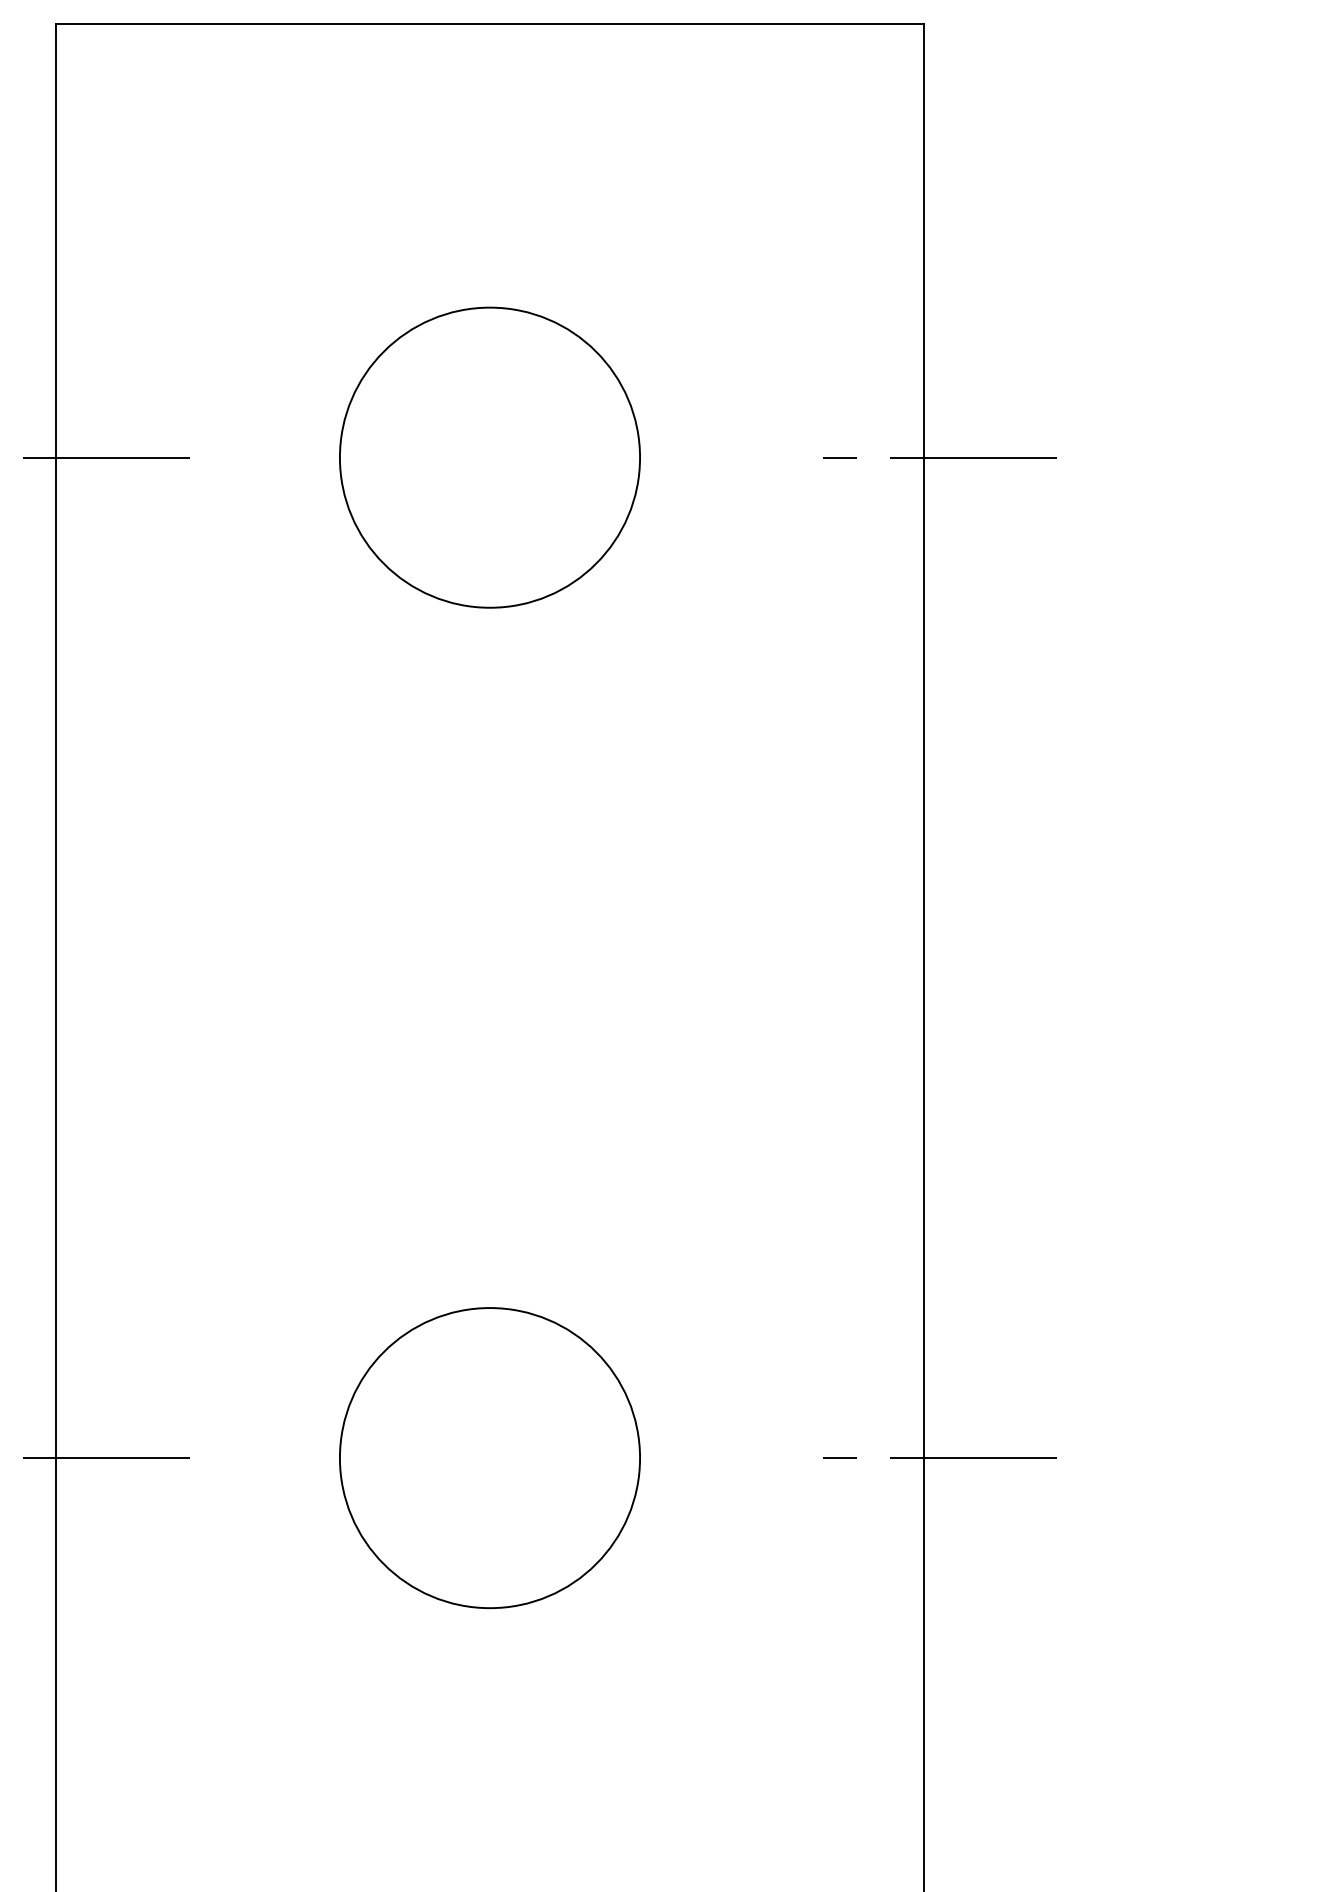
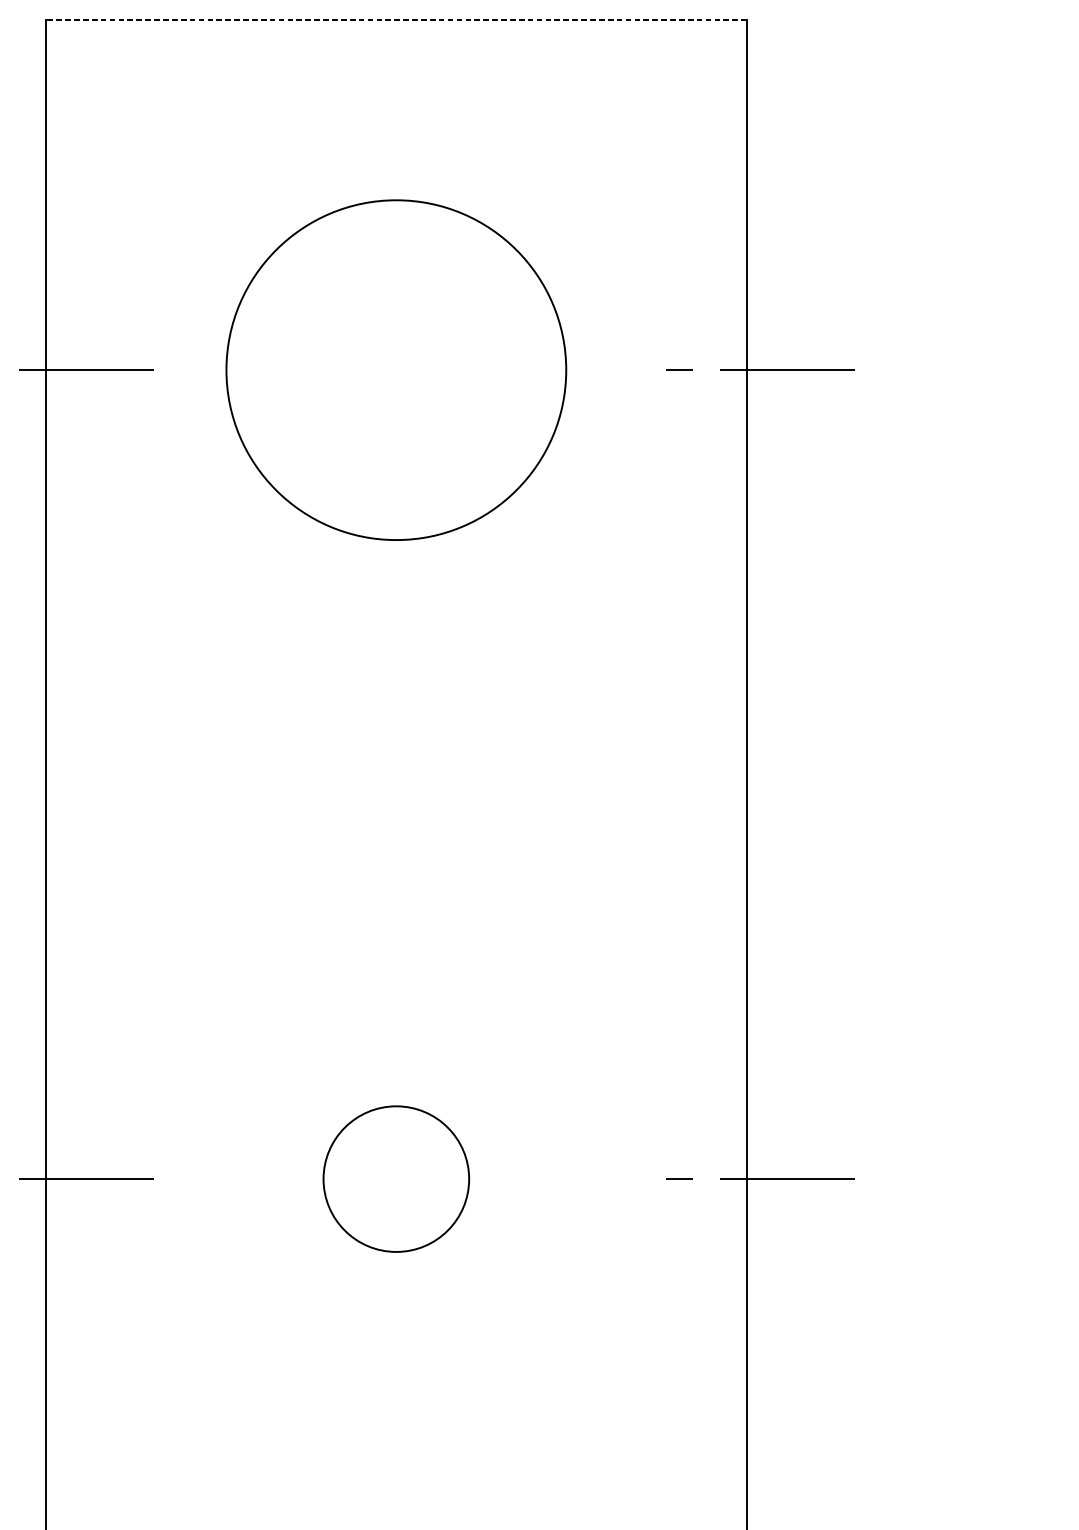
line: (489, 24) -> (395, 19), solid -> dashed
circle: (489, 457) -> (395, 369), size x1.4
circle: (489, 1458) -> (395, 1179), size x0.6

